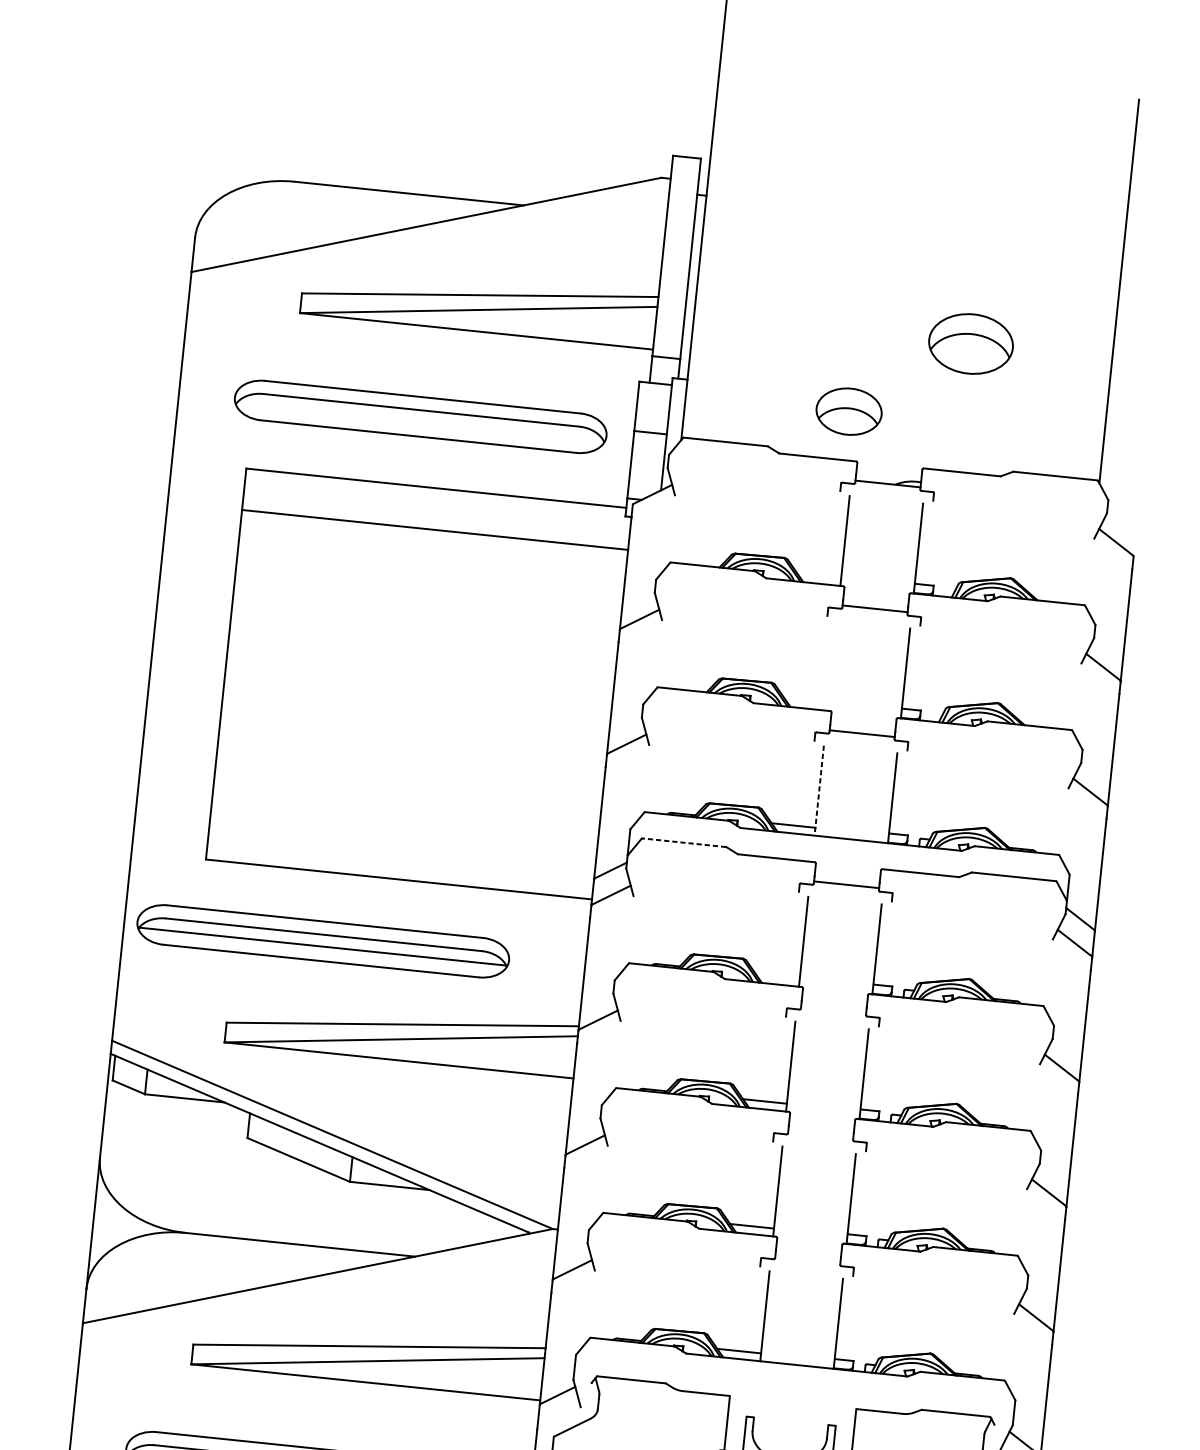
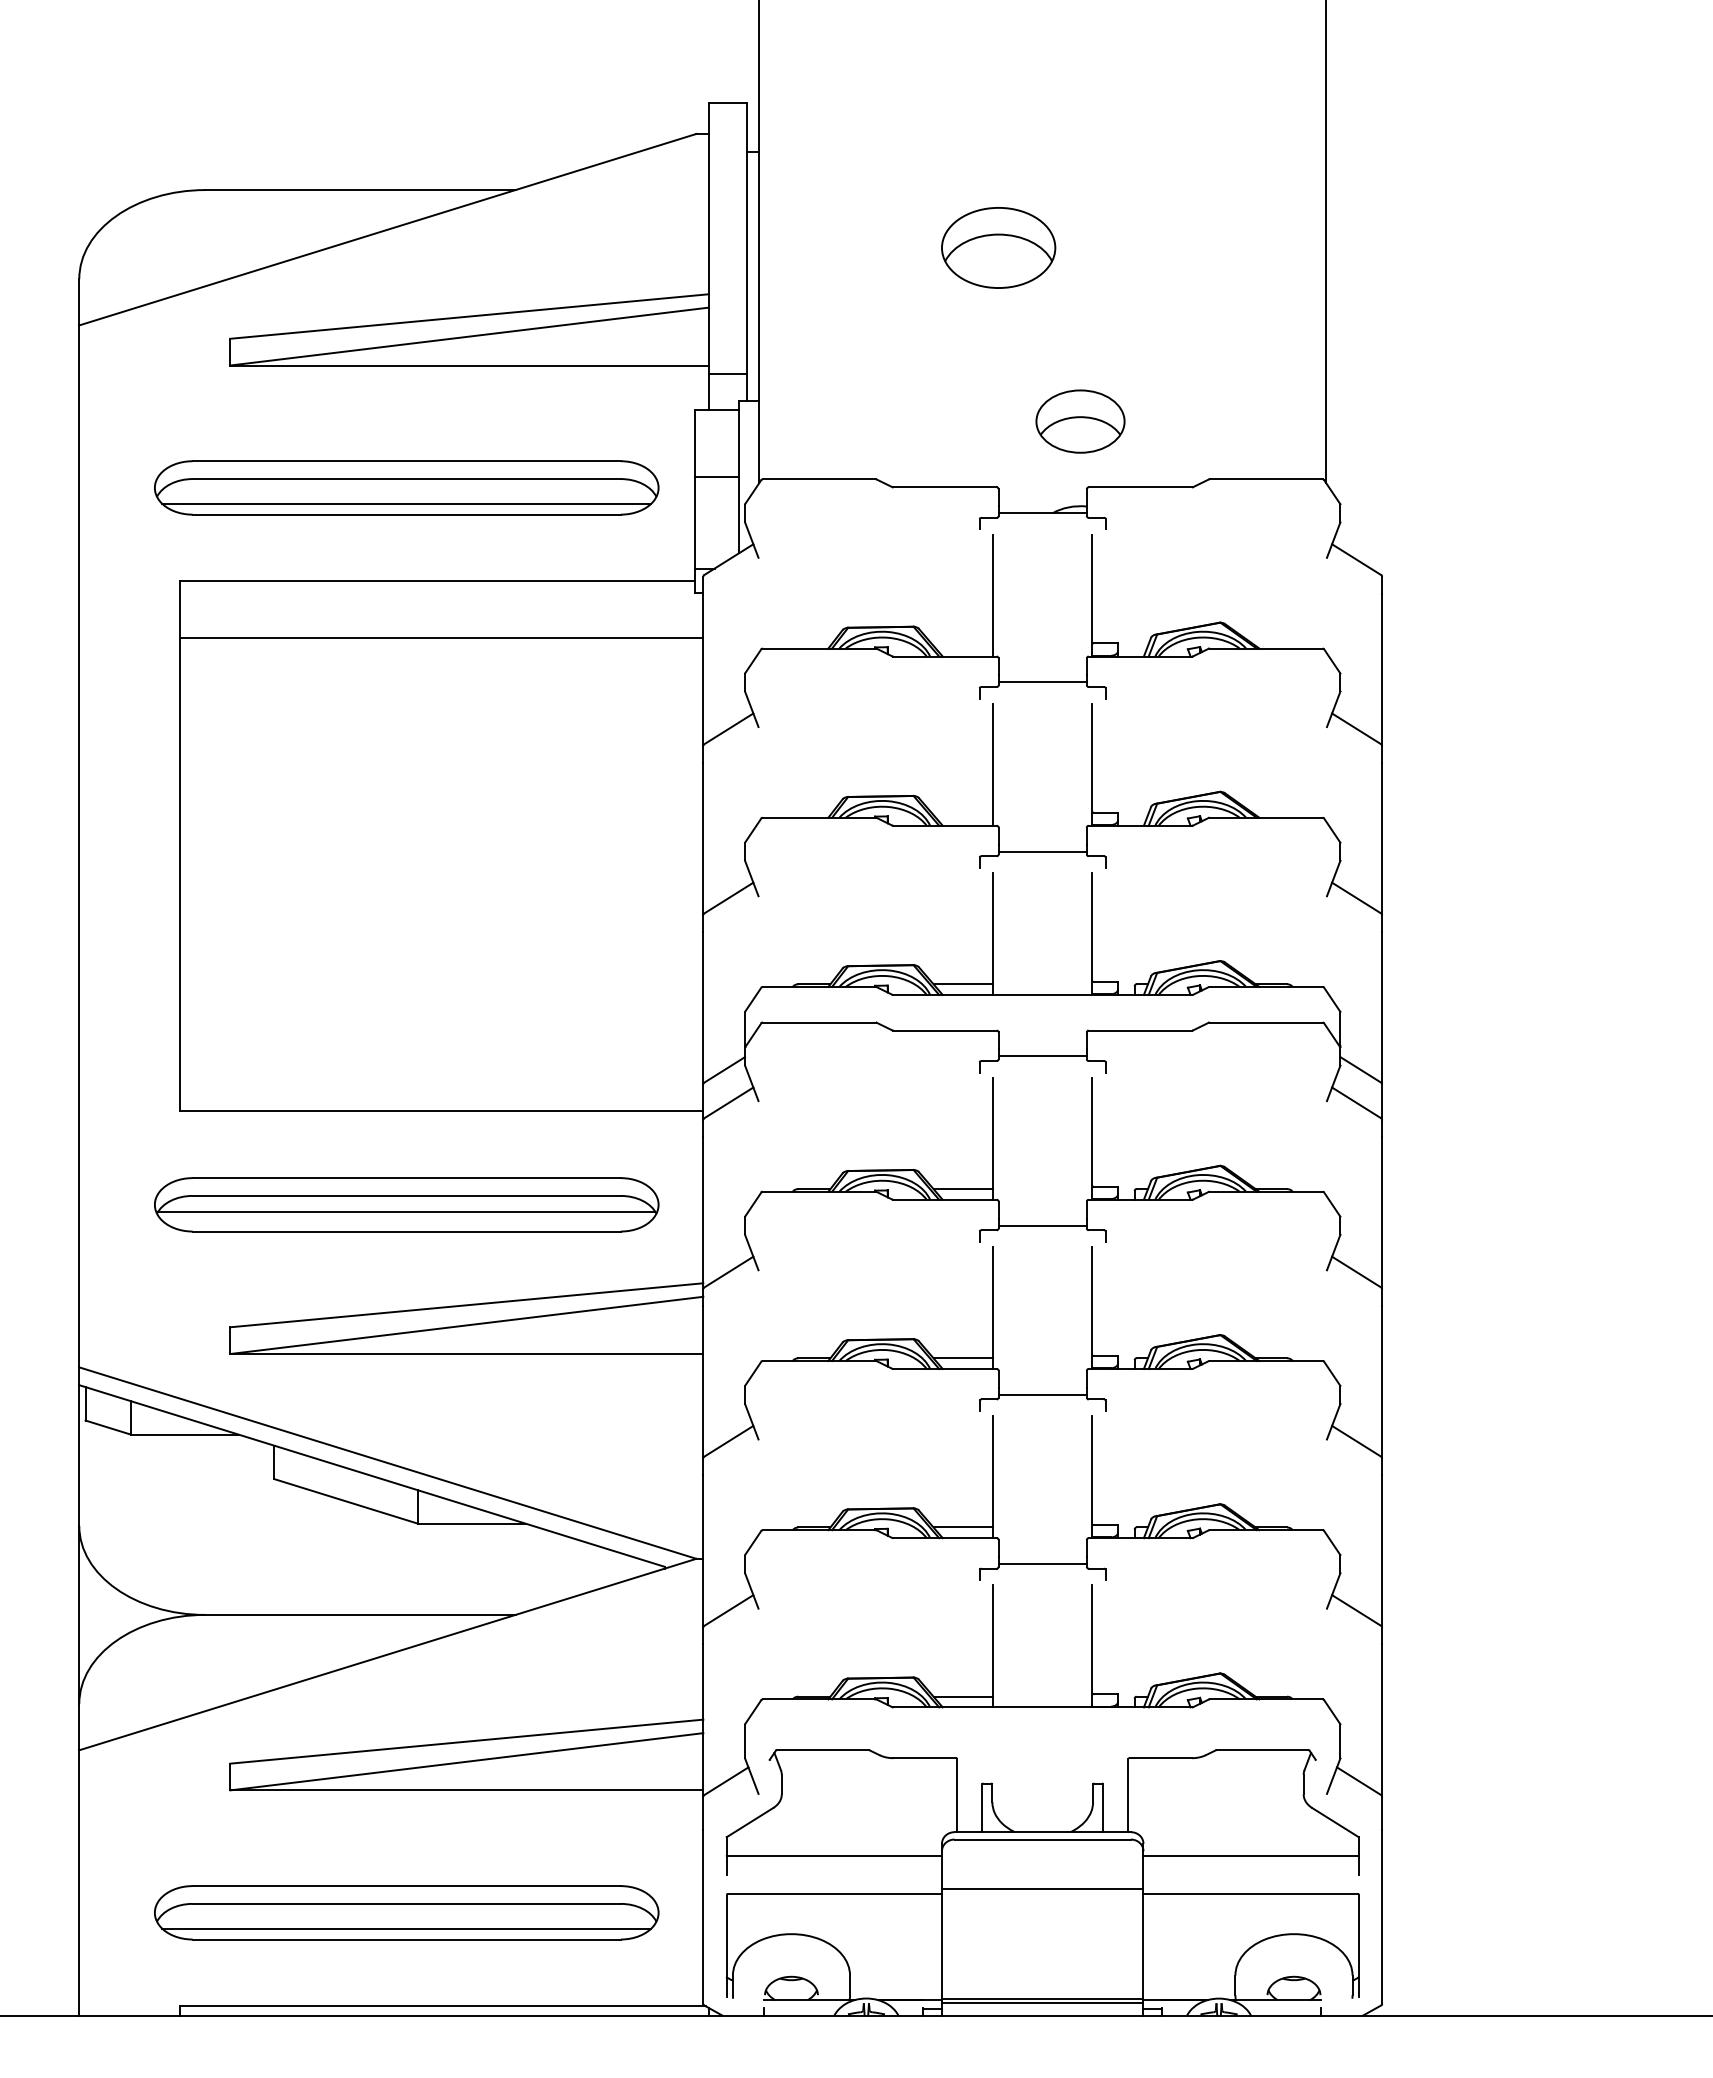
part: (970, 343) -> (998, 247), moved
part: (849, 411) -> (1080, 421), moved
line: (419, 428) -> (406, 503), added
line: (831, 665) -> (992, 764), added
line: (818, 791) -> (992, 934), dashed -> solid
line: (684, 842) -> (819, 1022), dashed -> solid
part: (323, 941) -> (406, 1204), moved
line: (777, 976) -> (962, 1189), added
line: (833, 1009) -> (1042, 1225), added
line: (820, 1134) -> (1042, 1394), added
line: (807, 1259) -> (1042, 1564), added

